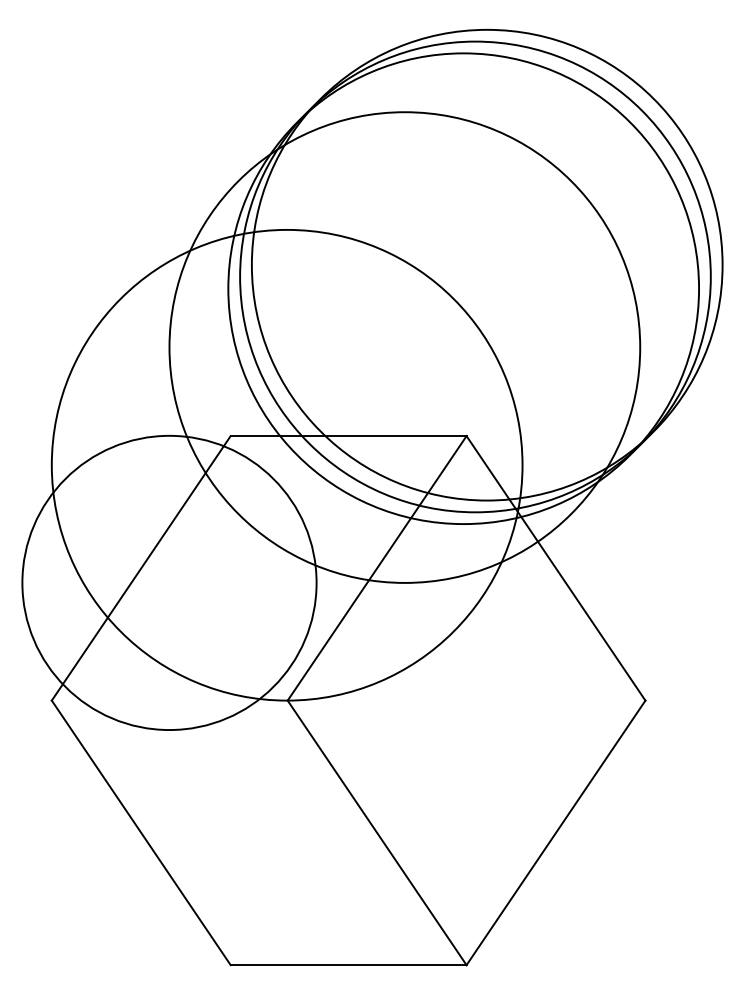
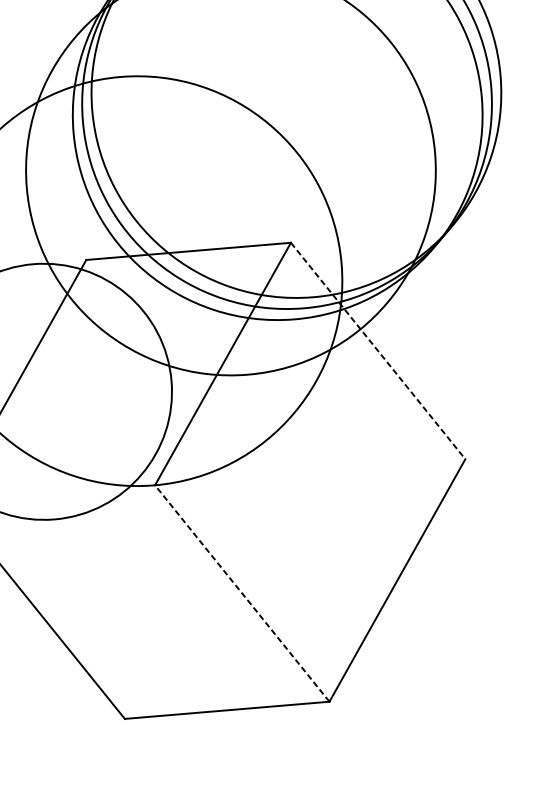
line: (556, 568) -> (378, 351), solid -> dashed
line: (377, 832) -> (242, 593), solid -> dashed

